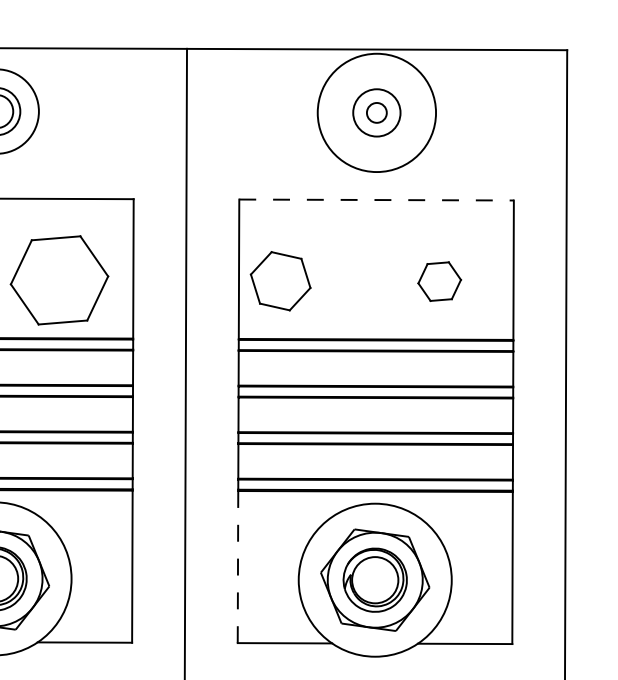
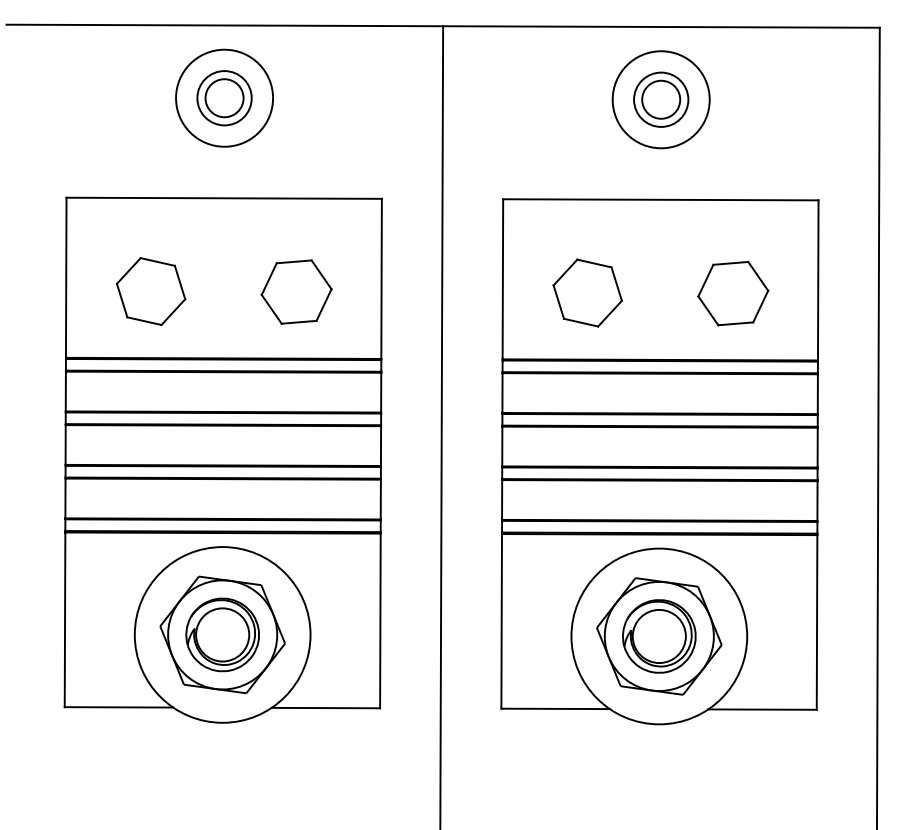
circle: (376, 112) -> (660, 99), size x0.71
circle: (377, 112) -> (661, 99), size x1.67
line: (376, 199) -> (660, 199), dashed -> solid
part: (59, 279) -> (296, 291), size x0.62
part: (280, 280) -> (587, 292), moved
part: (439, 281) -> (733, 293), size x1.43
line: (237, 566) -> (501, 620), dashed -> solid

